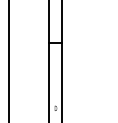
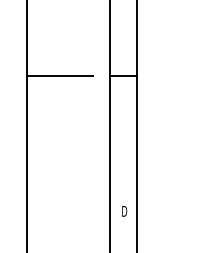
line: (24, 43) -> (59, 77), added

